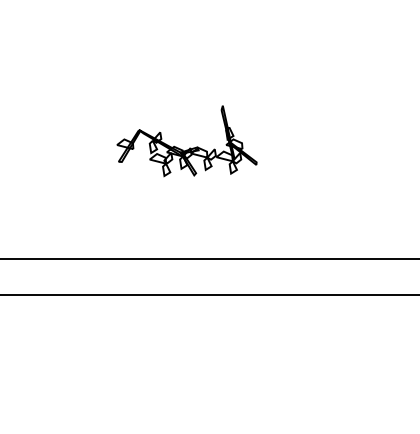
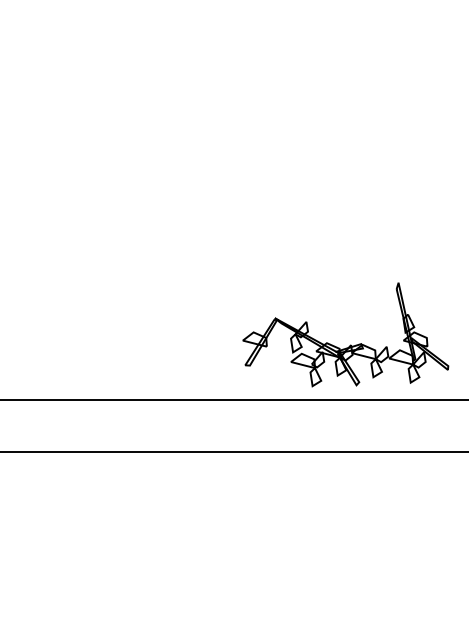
part: (189, 147) -> (349, 344), moved

